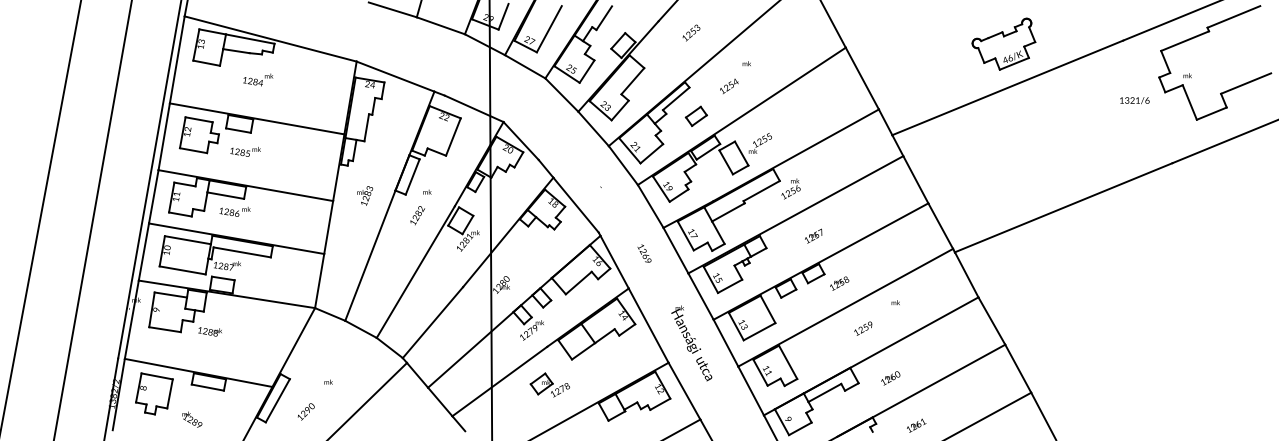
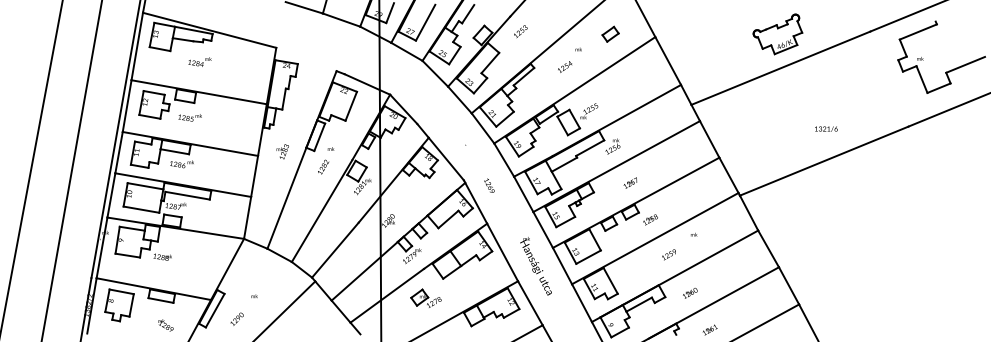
line: (1233, 15) -> (955, 12), removed
text: (691, 32) -> (520, 31), moved
line: (395, 76) -> (306, 59), removed
text: (1134, 99) -> (826, 128), moved
part: (696, 115) -> (610, 33), moved
text: (644, 253) -> (489, 185), moved
text: (191, 419) -> (165, 325), moved

